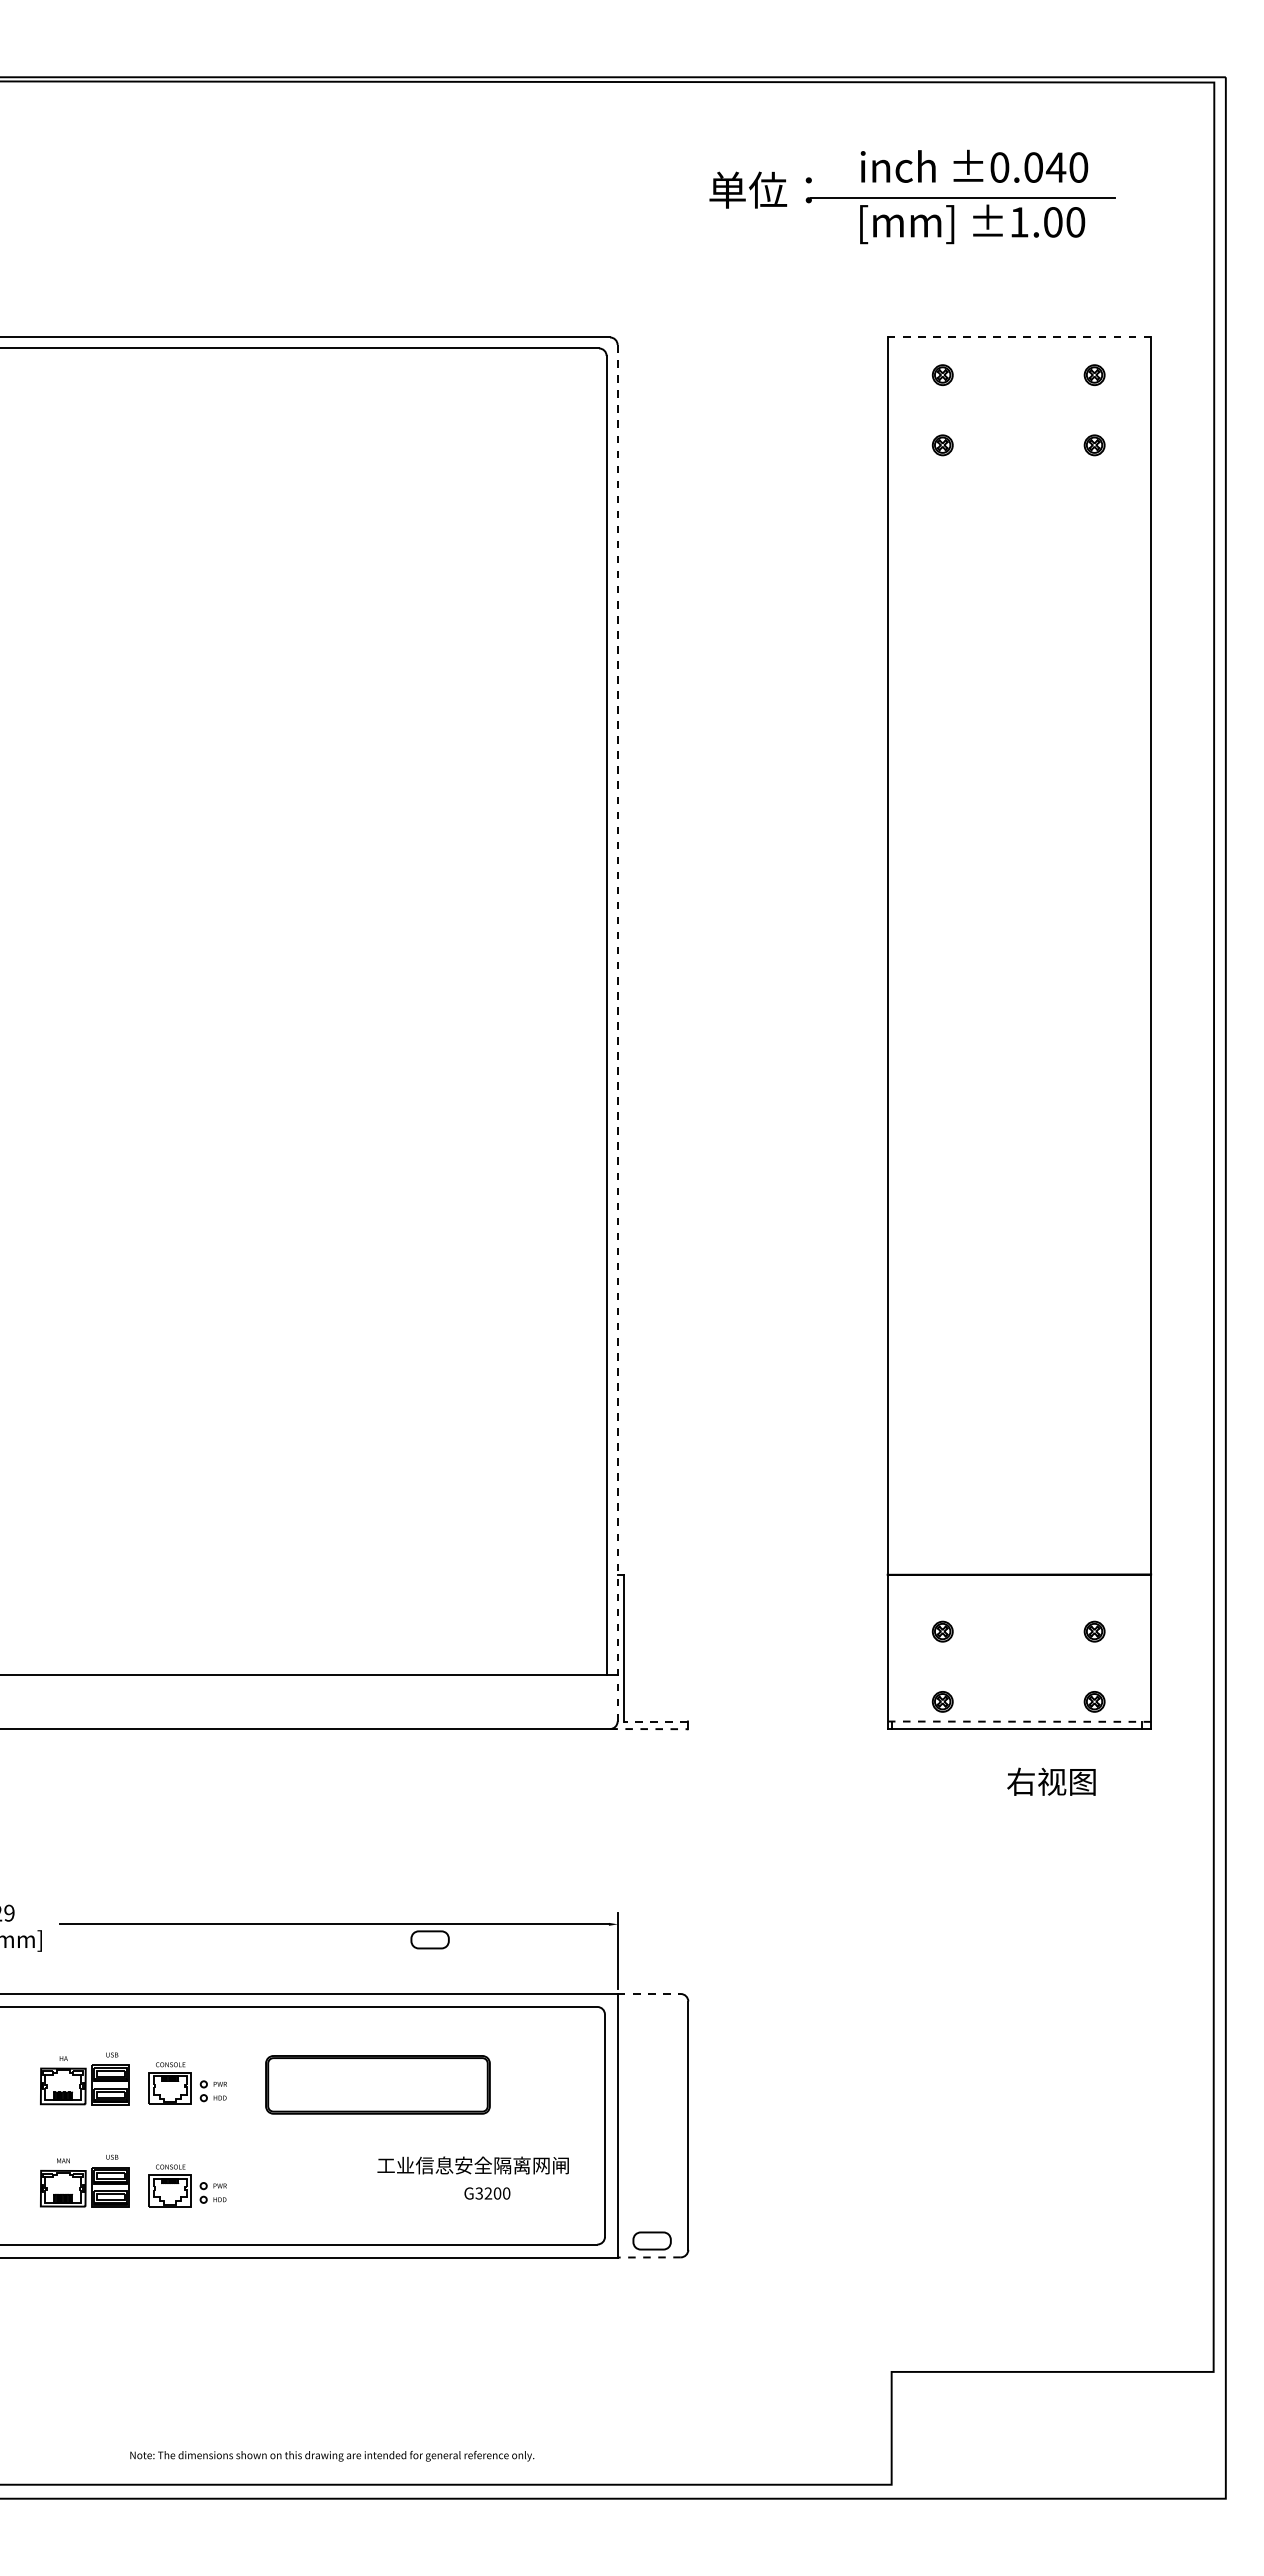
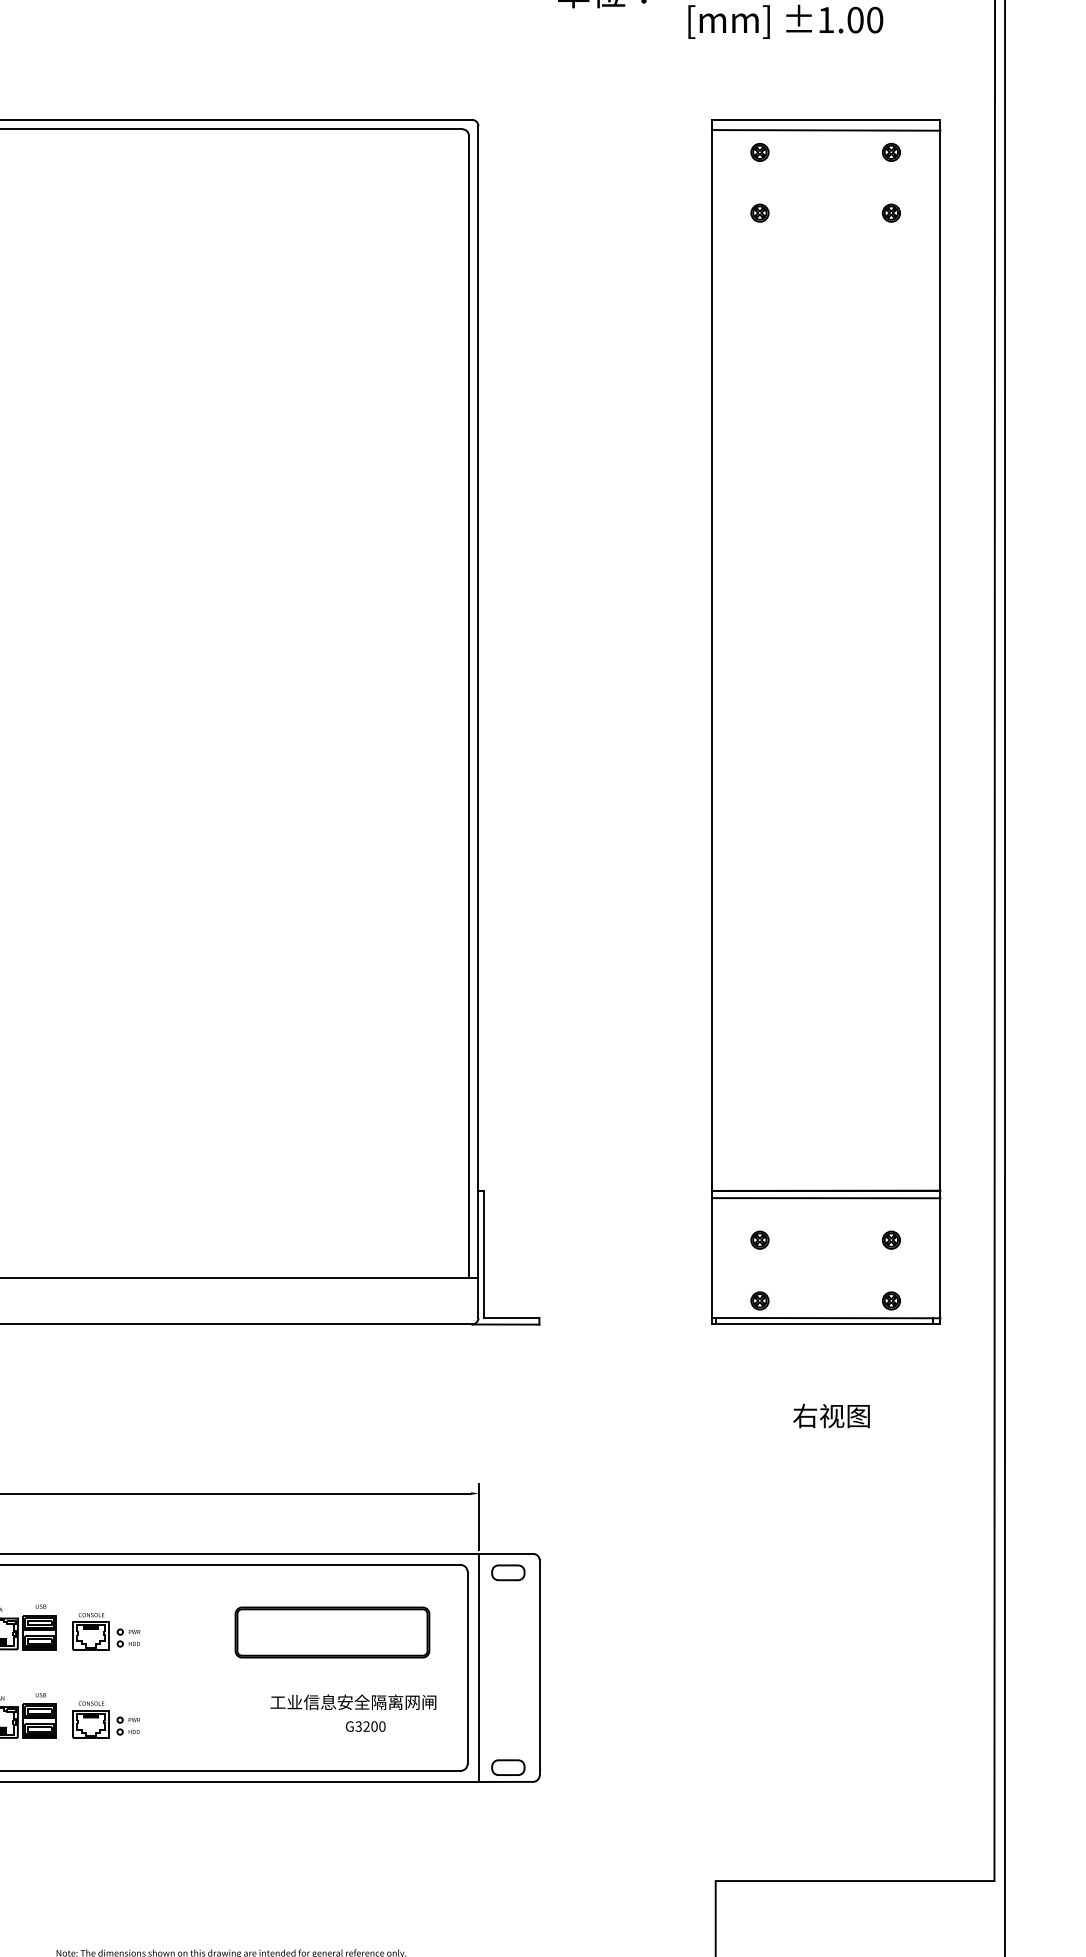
line: (1019, 337) -> (826, 119), dashed -> solid
line: (1019, 349) -> (826, 130), added
line: (617, 1032) -> (478, 721), dashed -> solid
line: (1019, 1583) -> (826, 1198), added
line: (656, 1721) -> (512, 1317), dashed -> solid
line: (1019, 1721) -> (826, 1317), dashed -> solid
line: (649, 1729) -> (506, 1324), dashed -> solid
text: (1051, 1781) -> (831, 1415), moved
part: (429, 1939) -> (507, 1572), moved
line: (649, 1994) -> (506, 1554), dashed -> solid
part: (377, 2084) -> (332, 1632), moved
line: (648, 2257) -> (505, 1781), dashed -> solid

